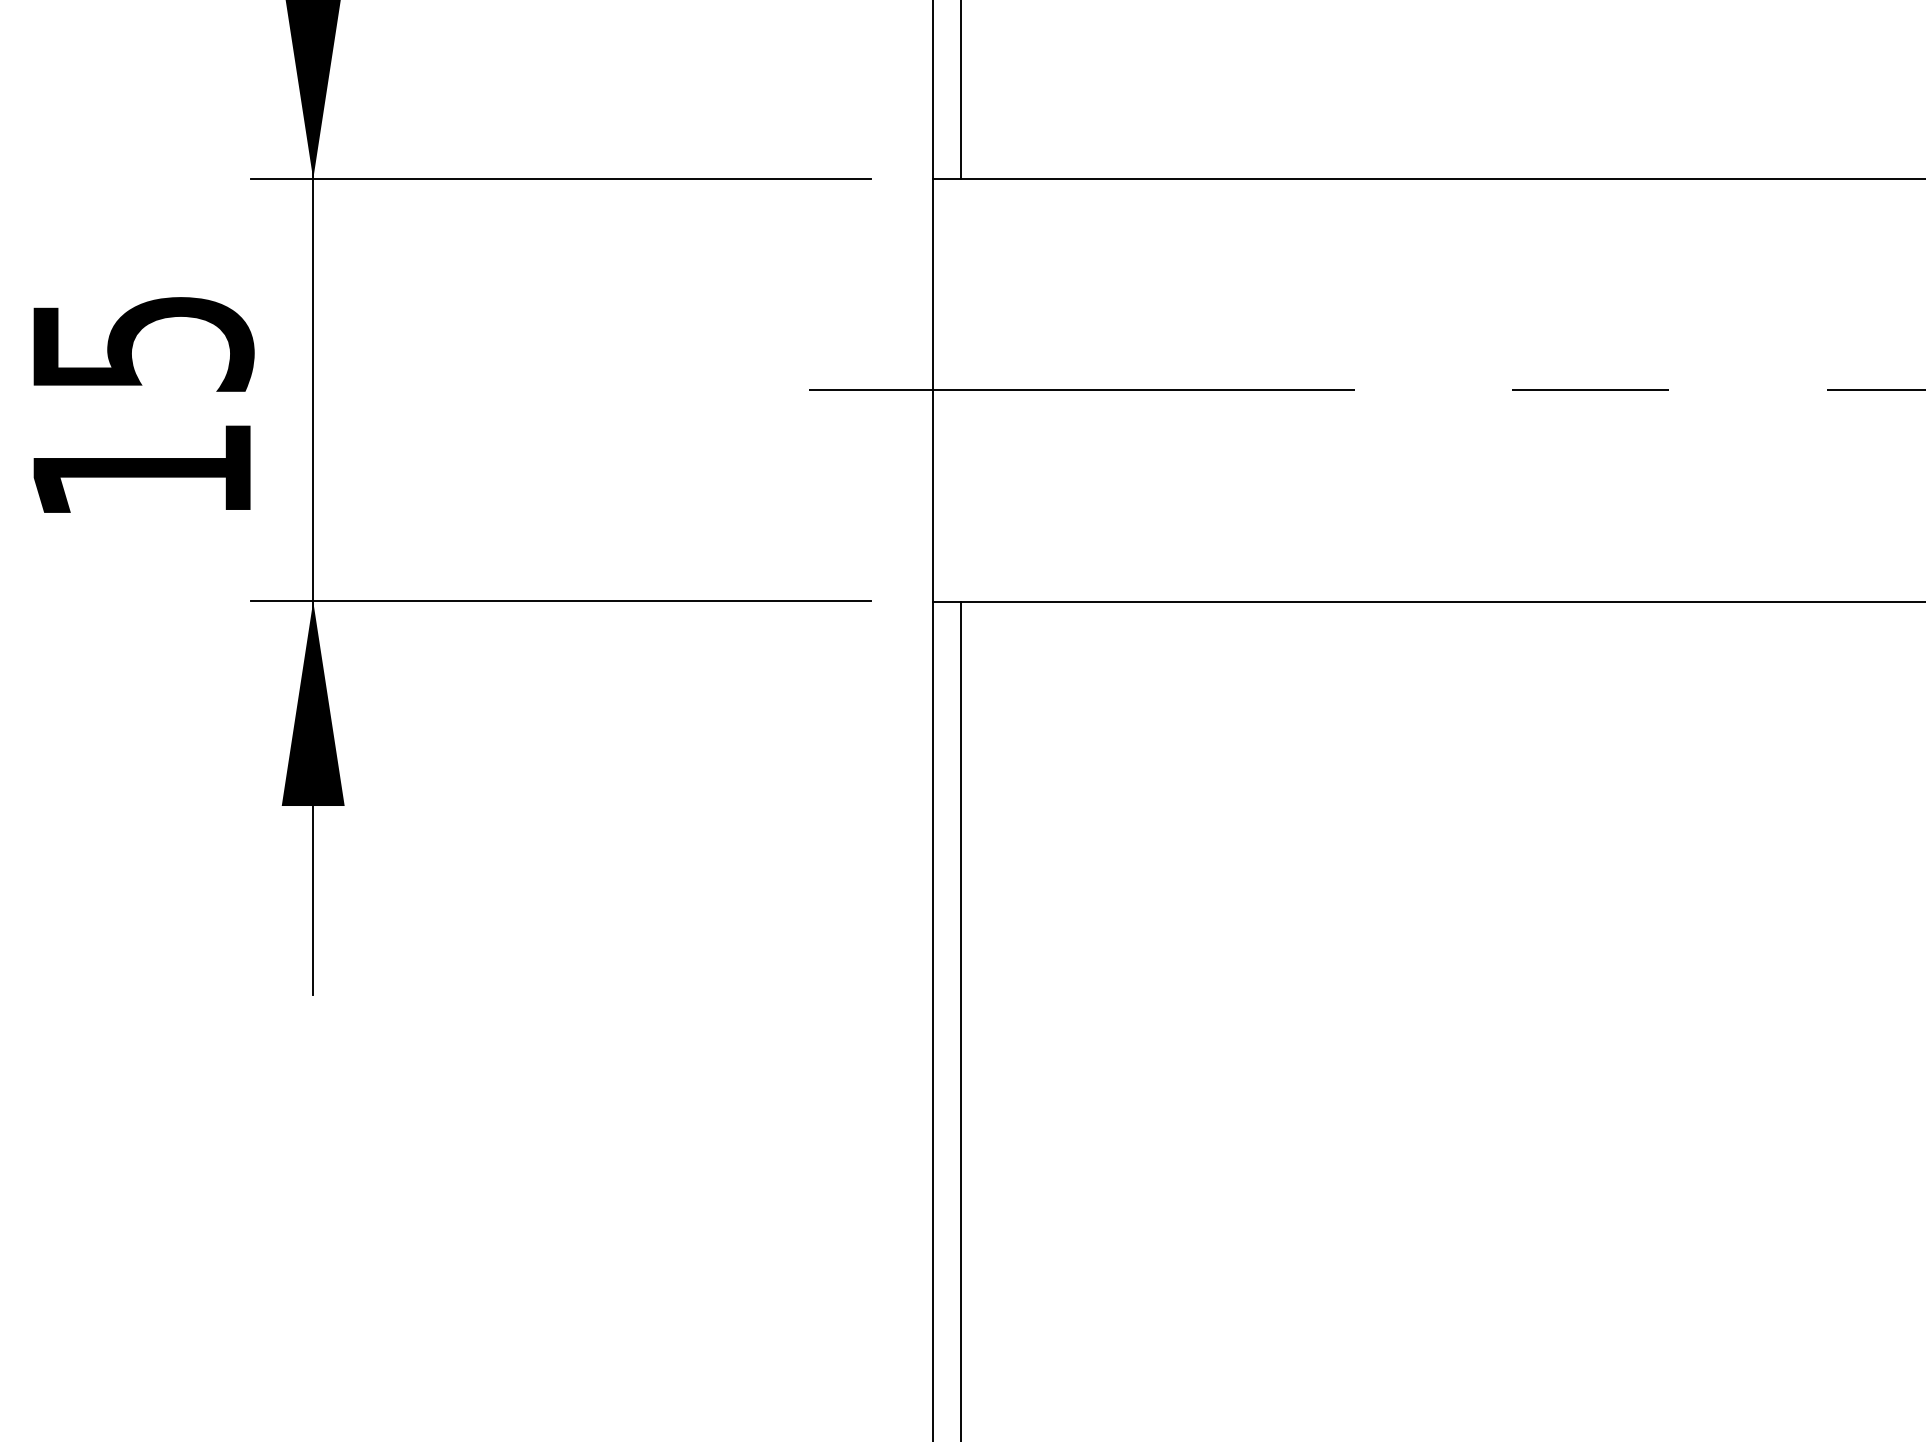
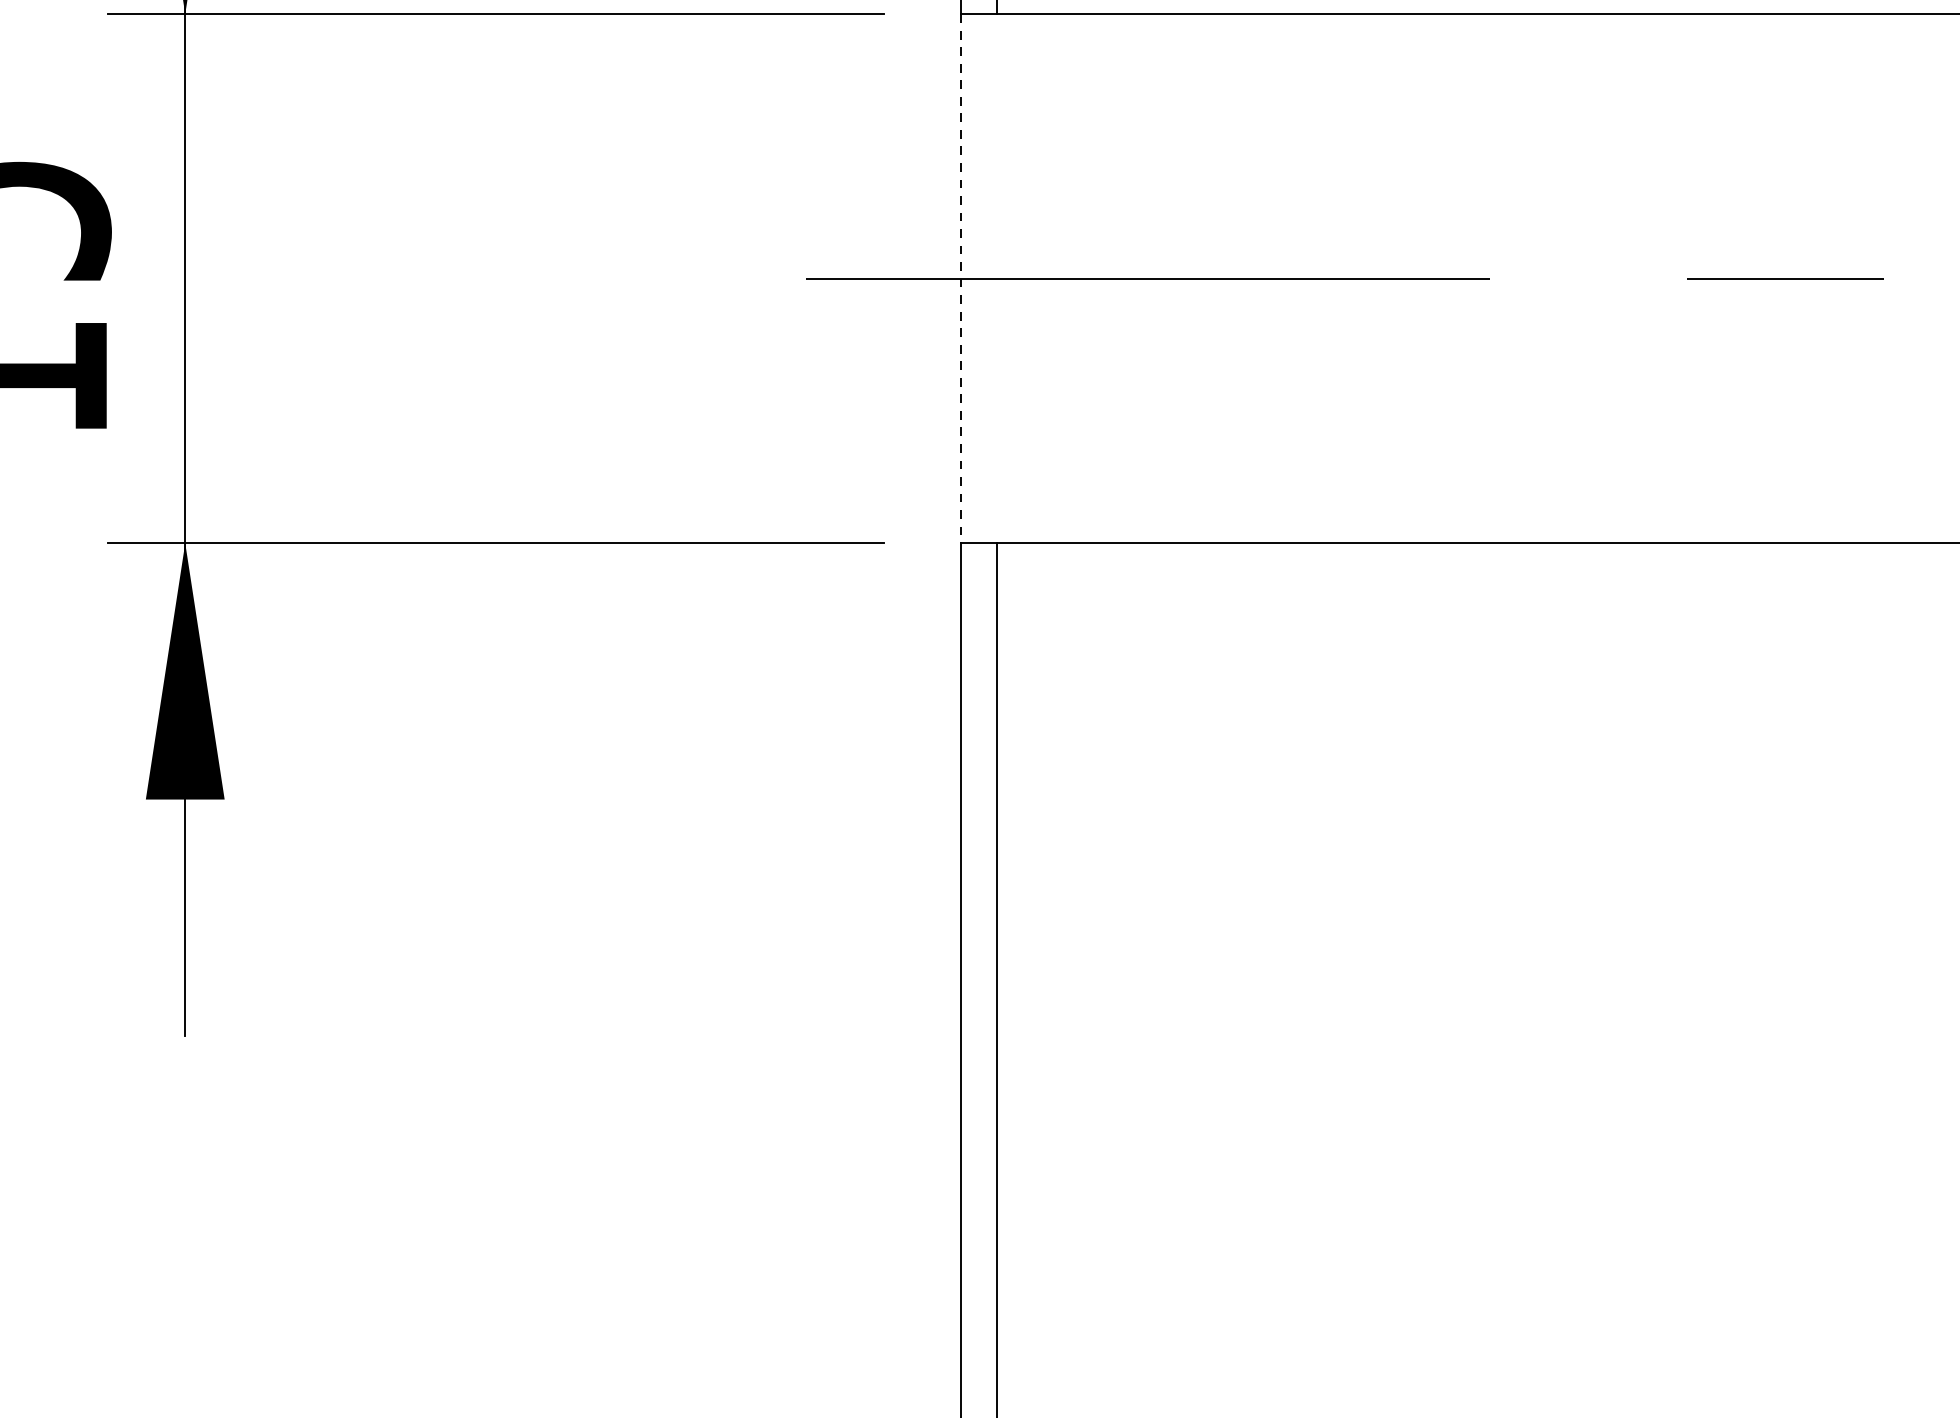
line: (932, 390) -> (961, 278), solid -> dashed

